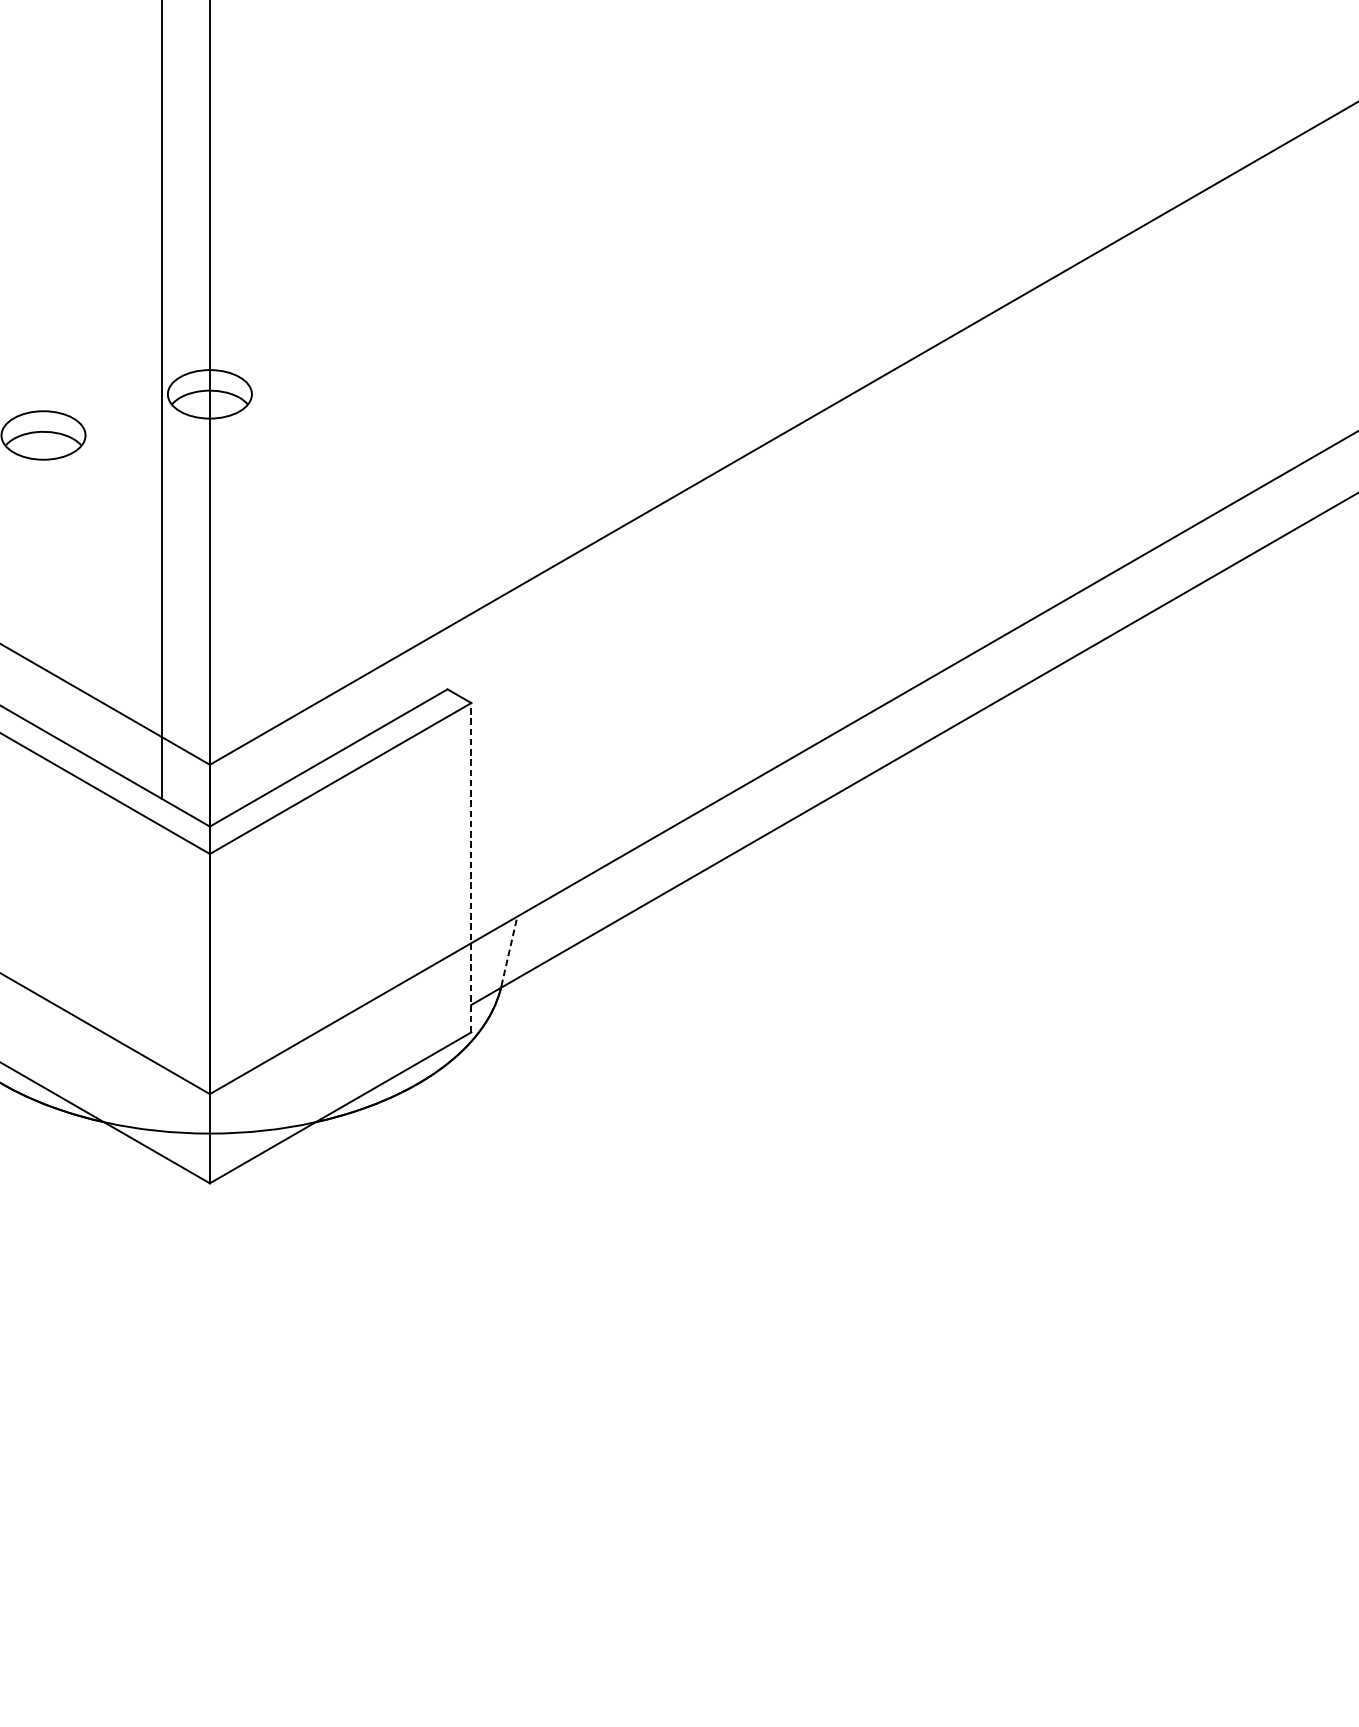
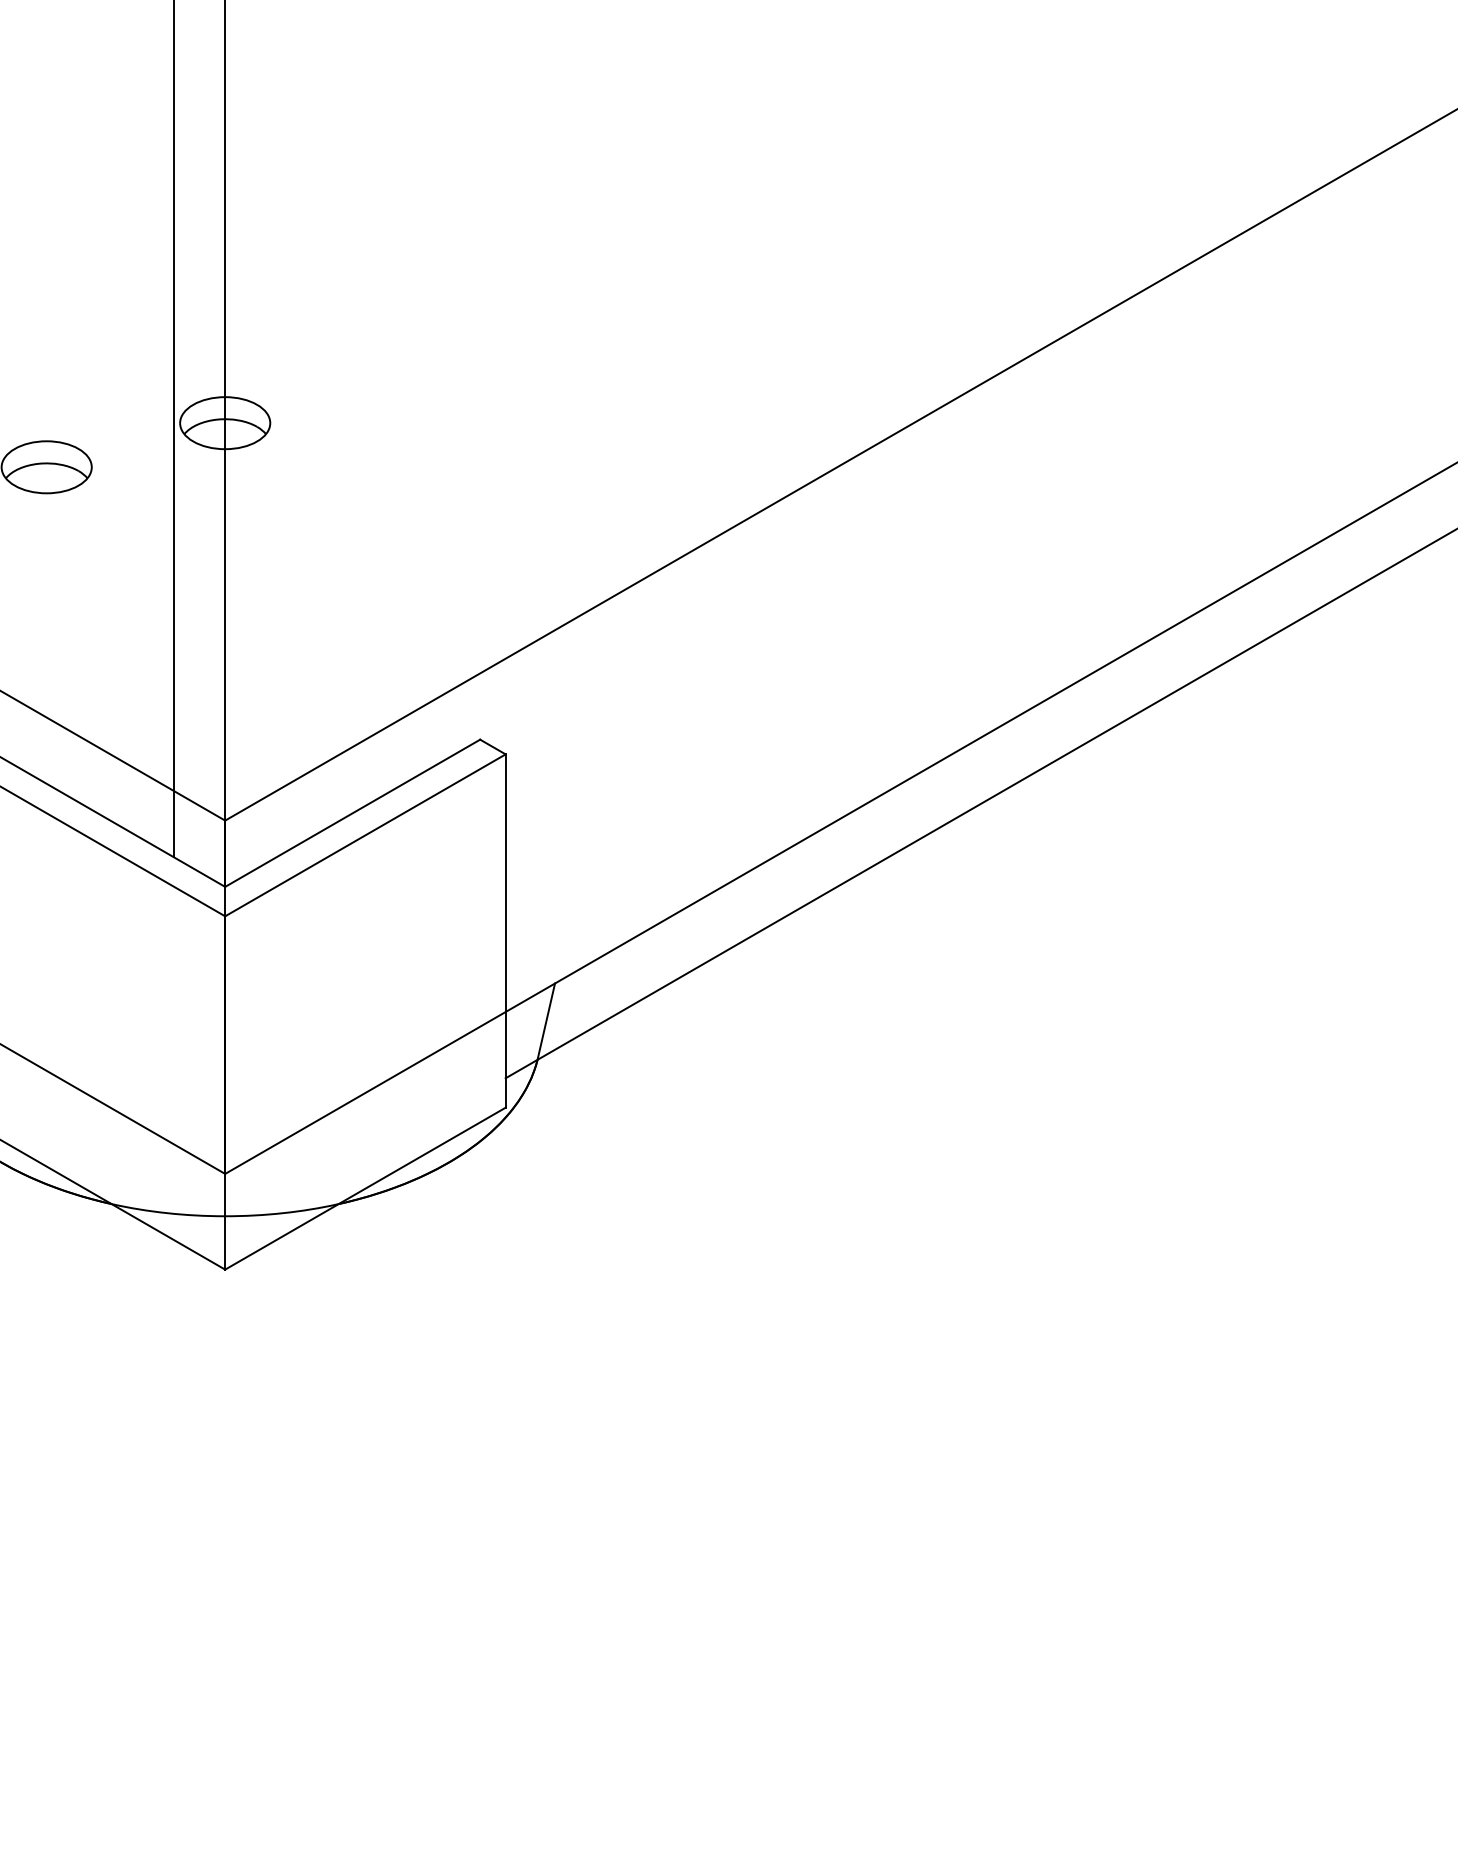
line: (471, 868) -> (505, 931), dashed -> solid
line: (509, 951) -> (546, 1020), dashed -> solid

